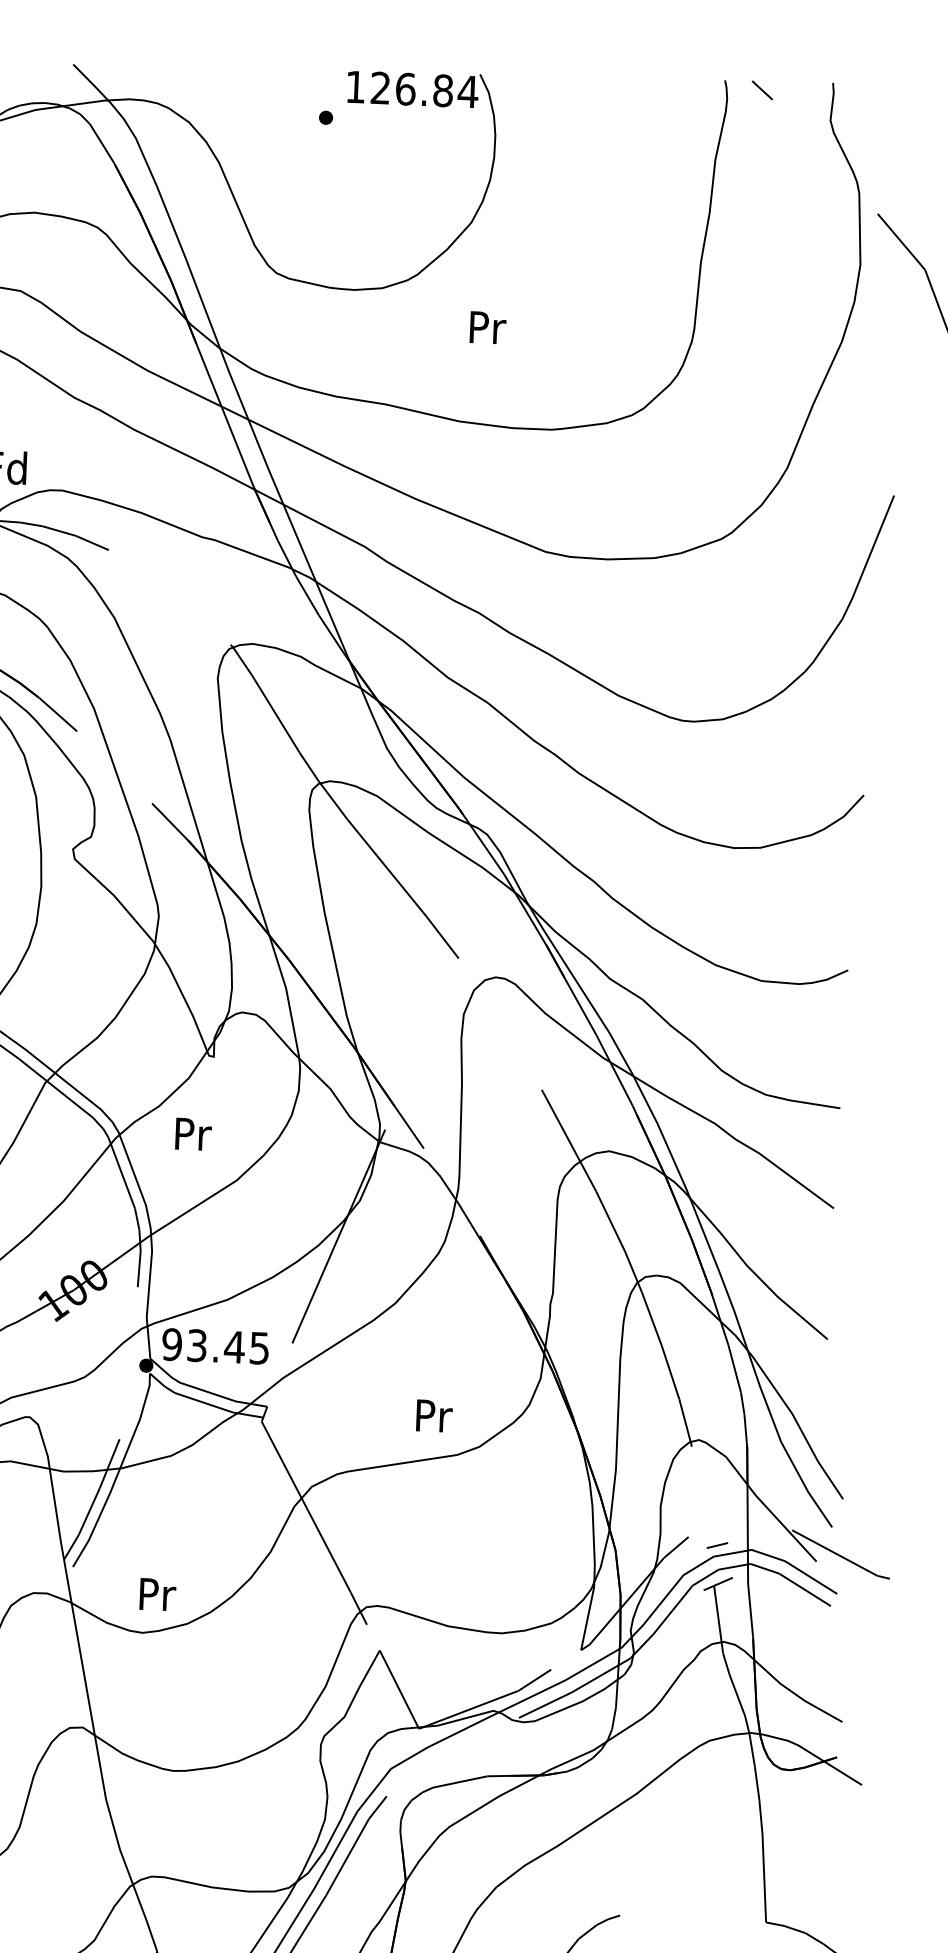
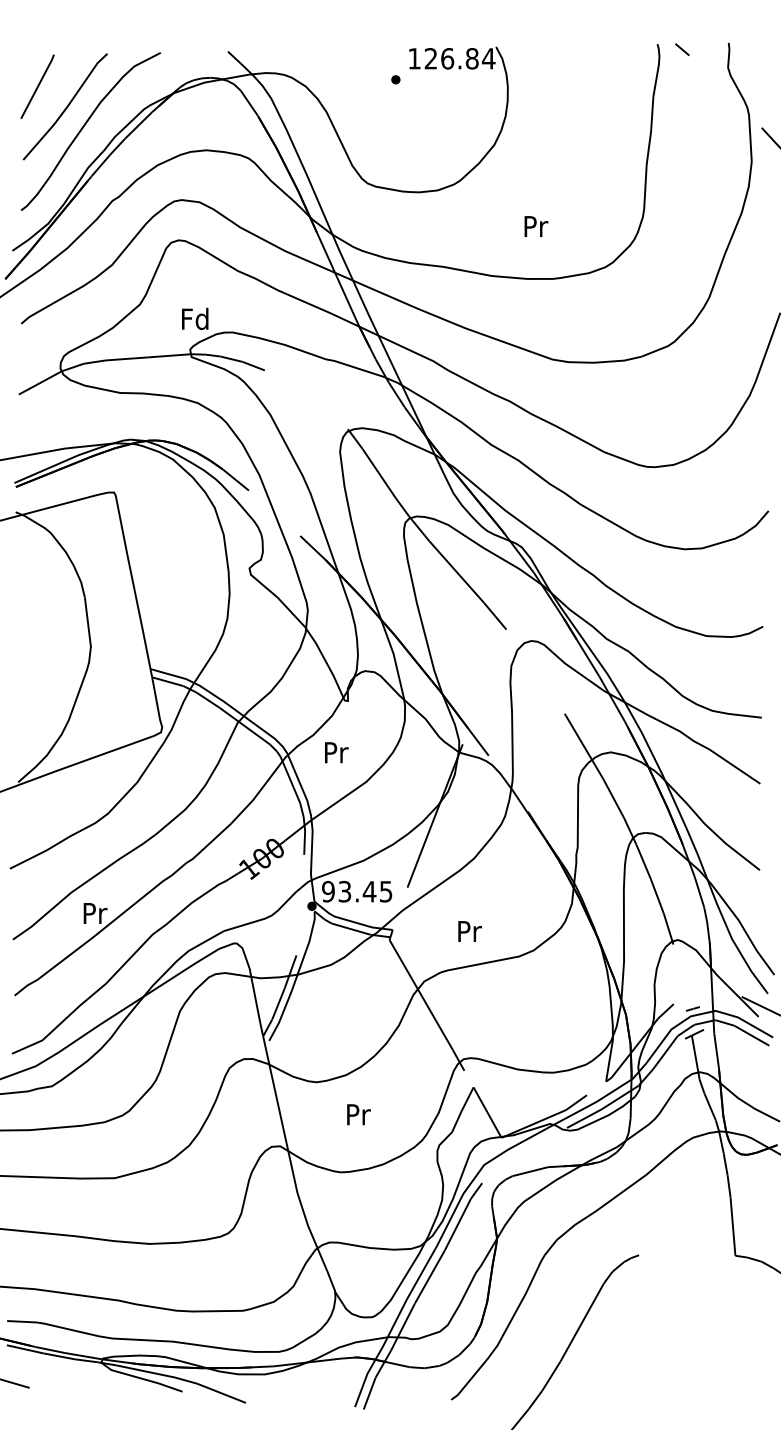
text: (488, 327) -> (536, 226), moved
text: (433, 1415) -> (469, 931), moved
text: (157, 1594) -> (358, 1114), moved

